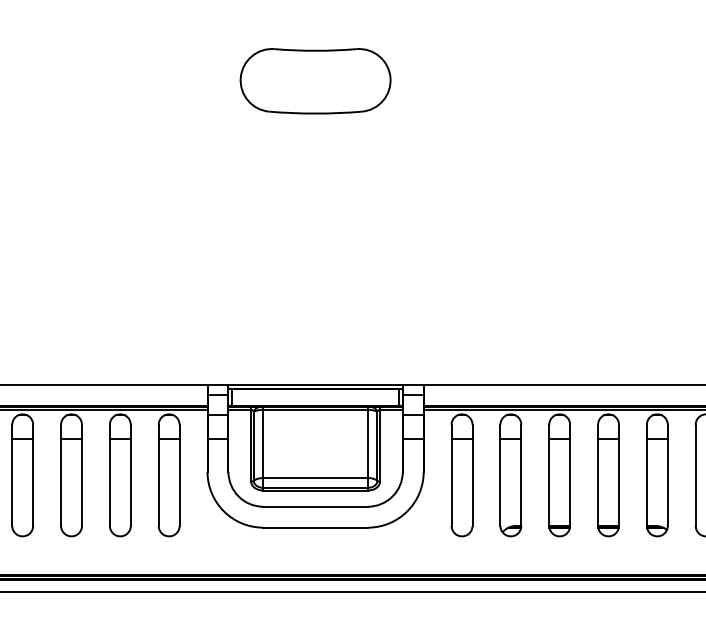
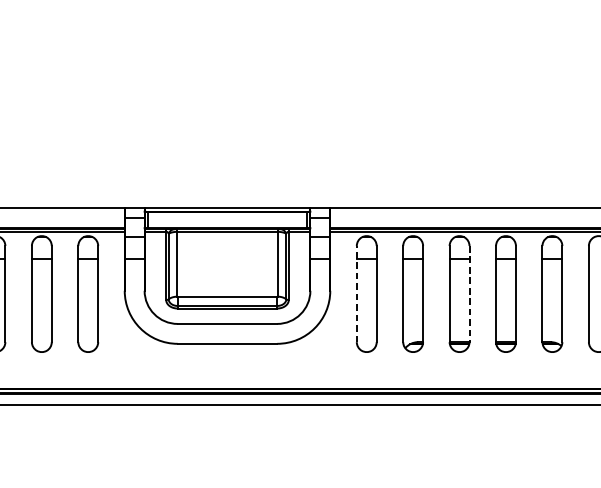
line: (451, 475) -> (356, 294), solid -> dashed
line: (570, 475) -> (469, 294), solid -> dashed

